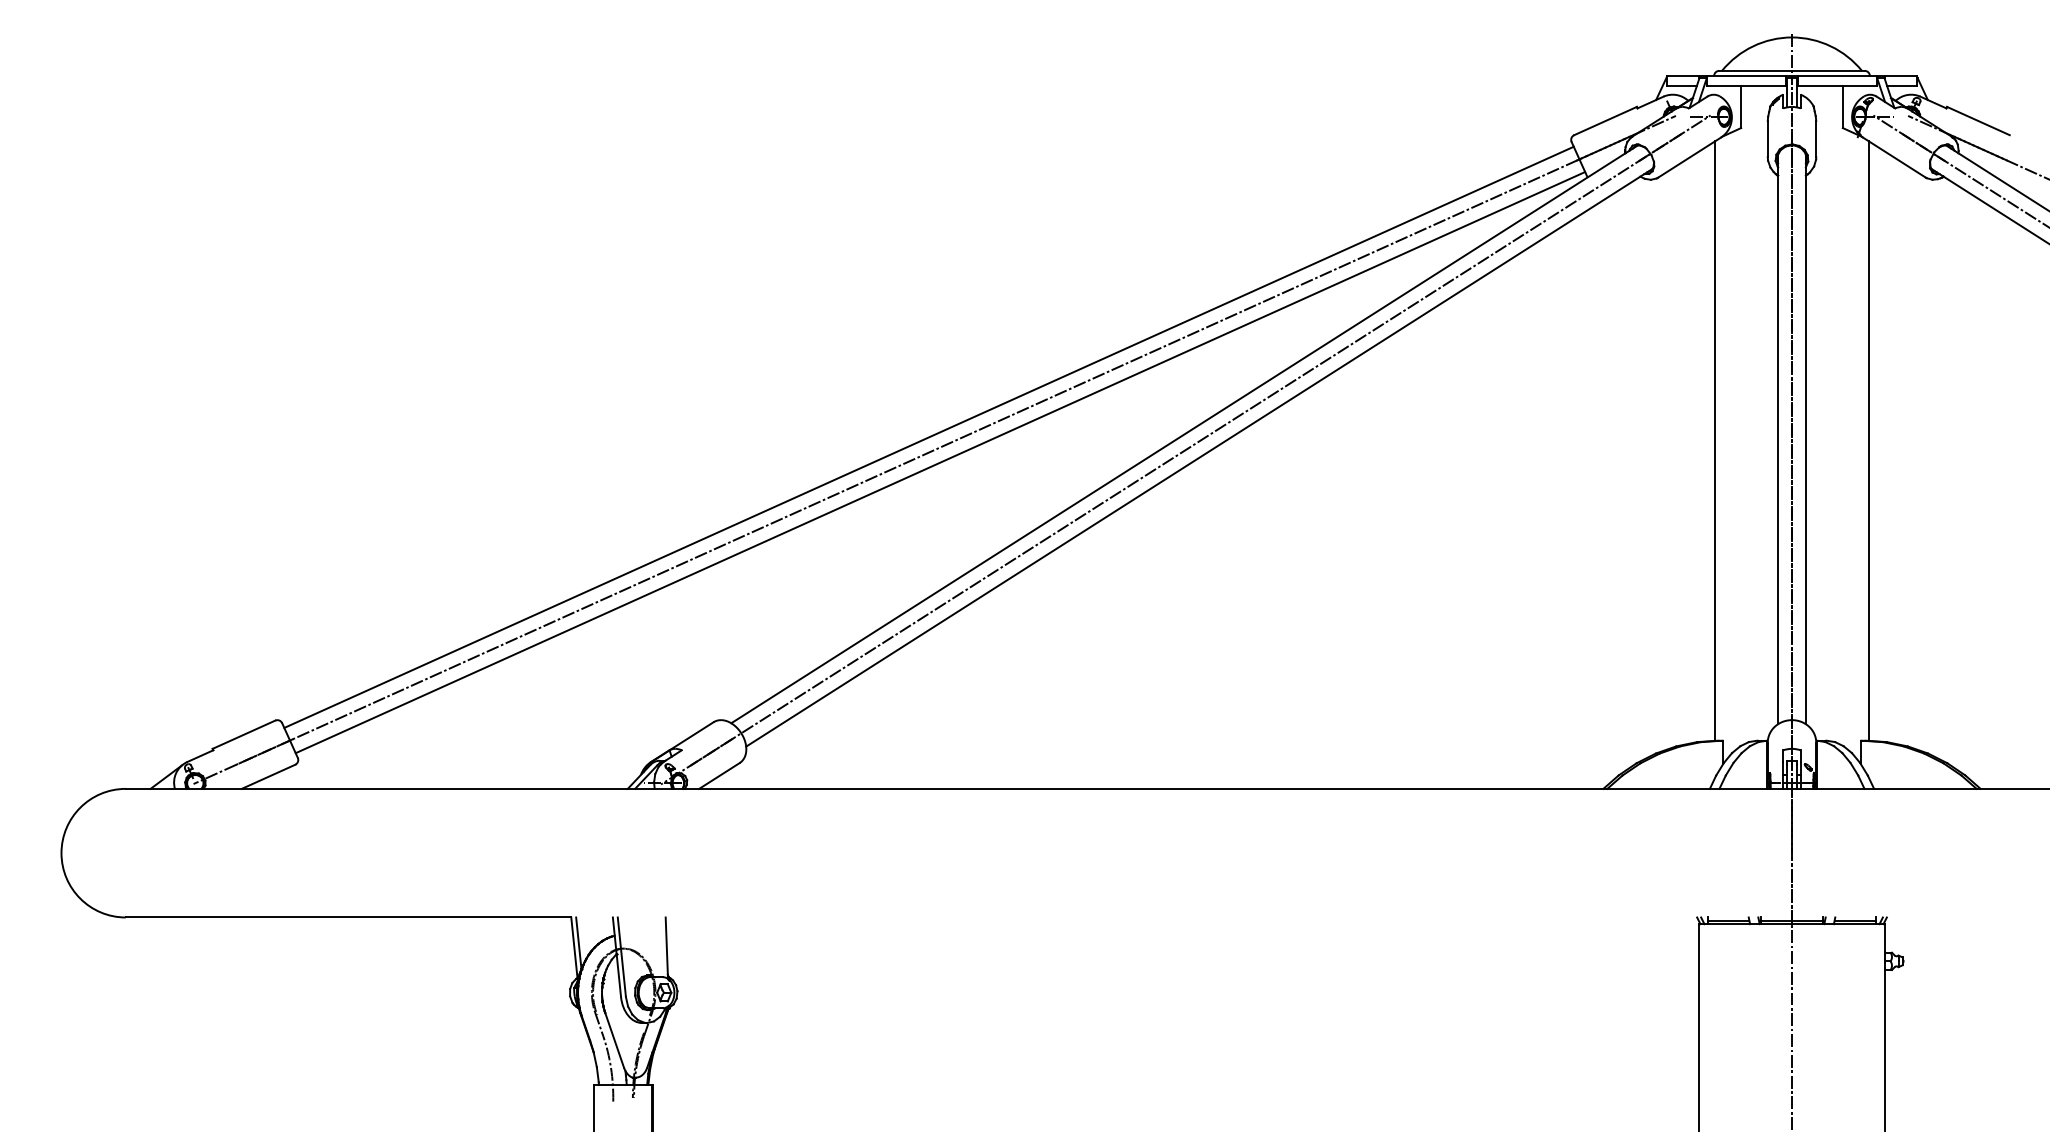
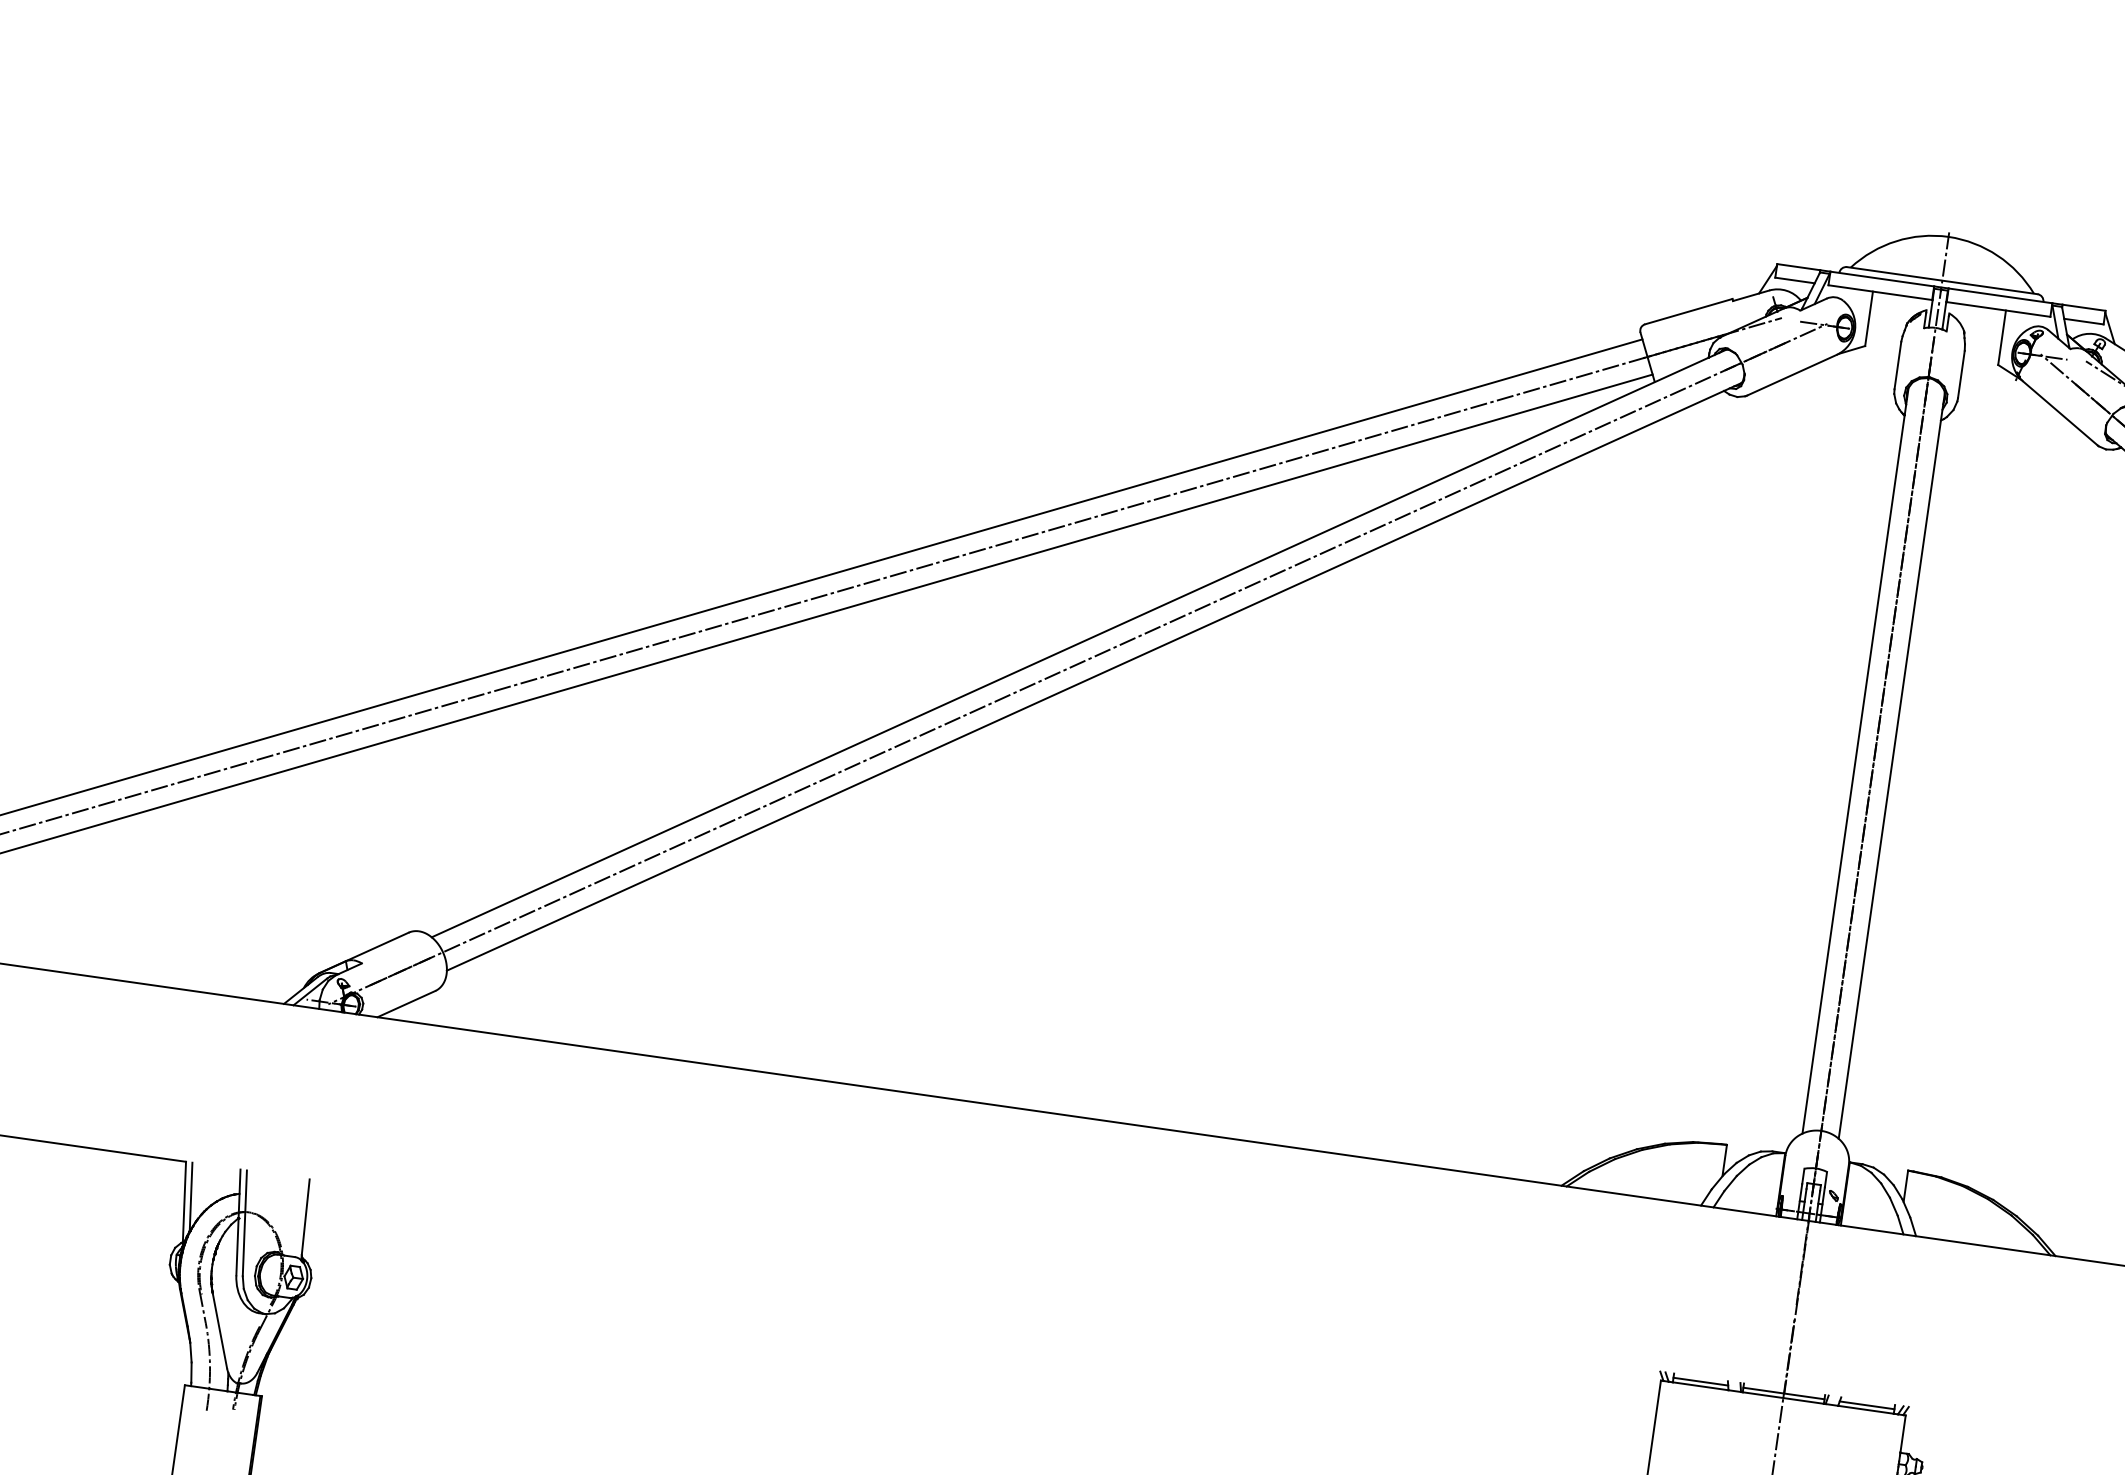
line: (1714, 440) -> (1771, 750), removed
line: (1869, 440) -> (1974, 779), removed

